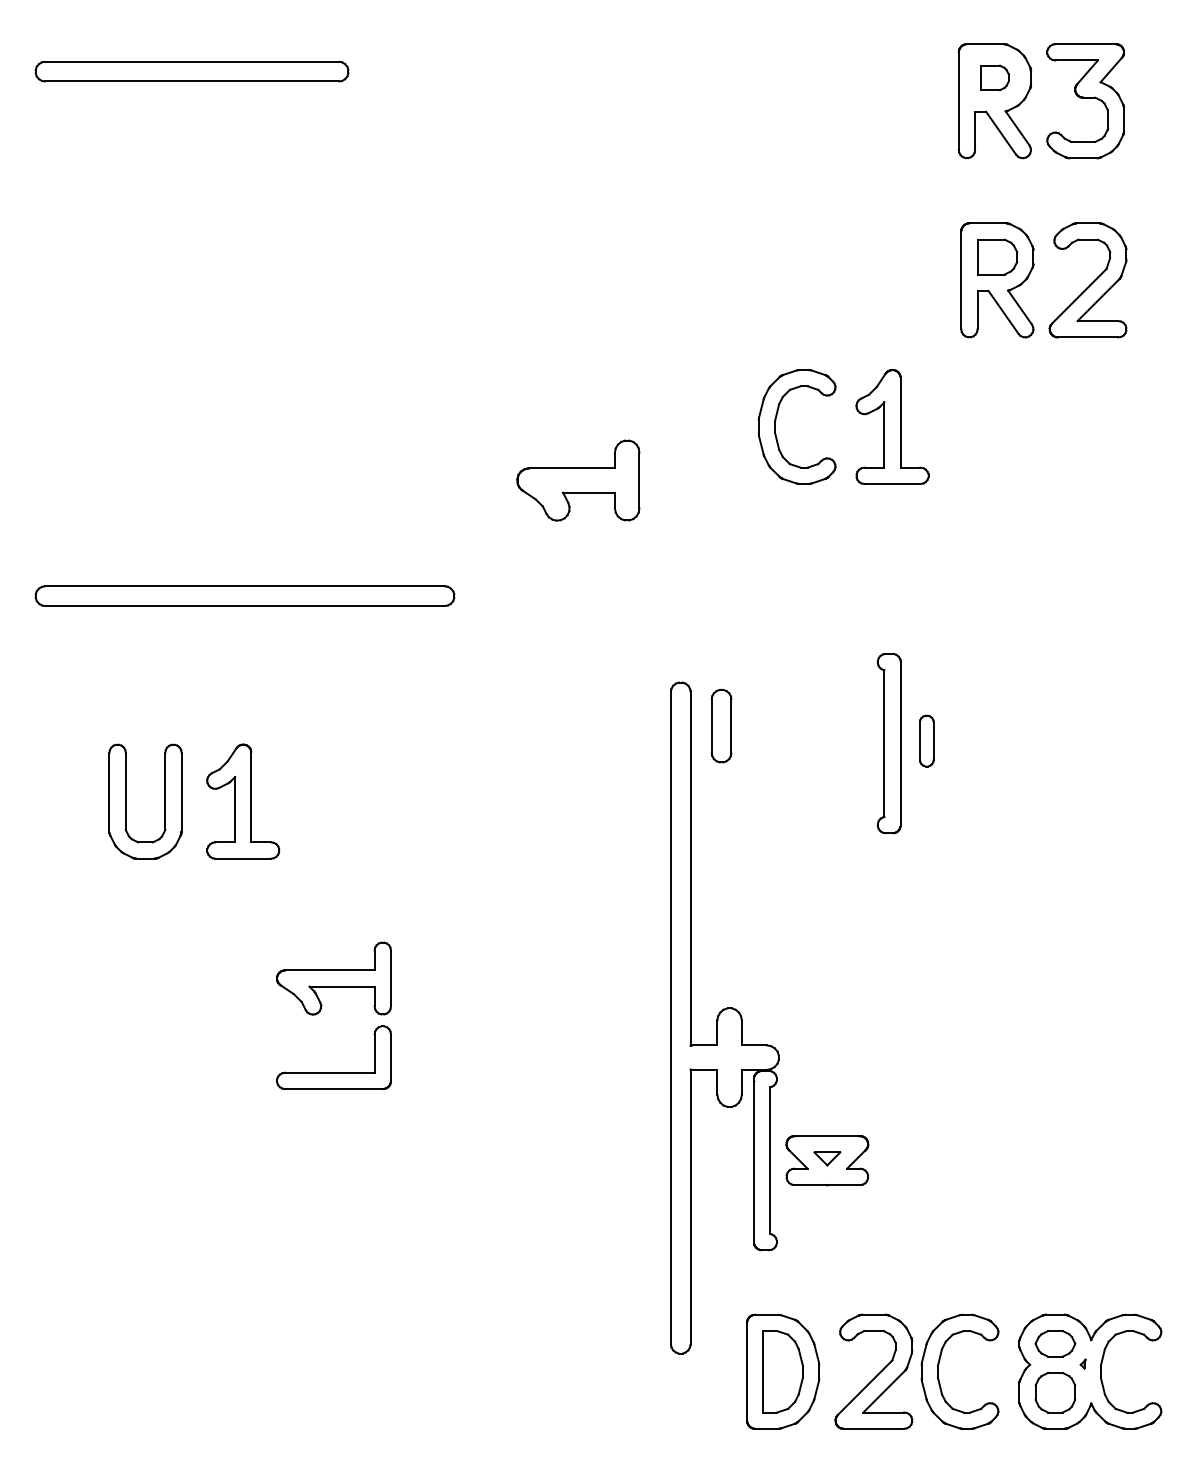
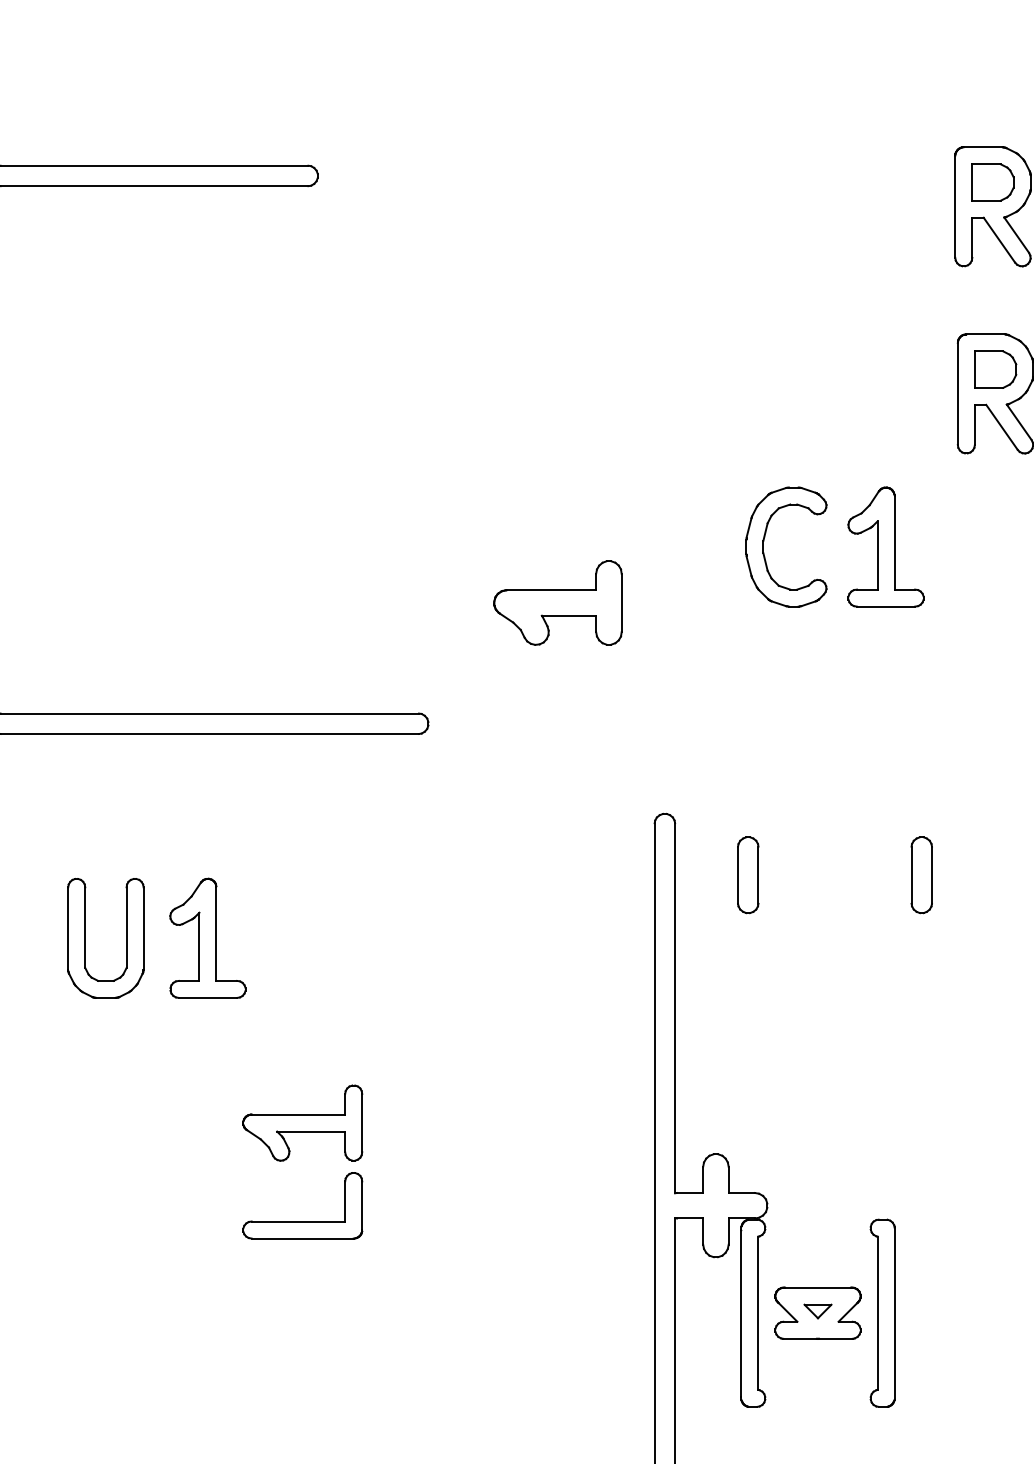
part: (994, 77) -> (992, 182), size x1.43
part: (721, 725) -> (748, 874), moved
part: (926, 740) -> (921, 874), size x1.43
part: (888, 743) -> (881, 1313), moved

